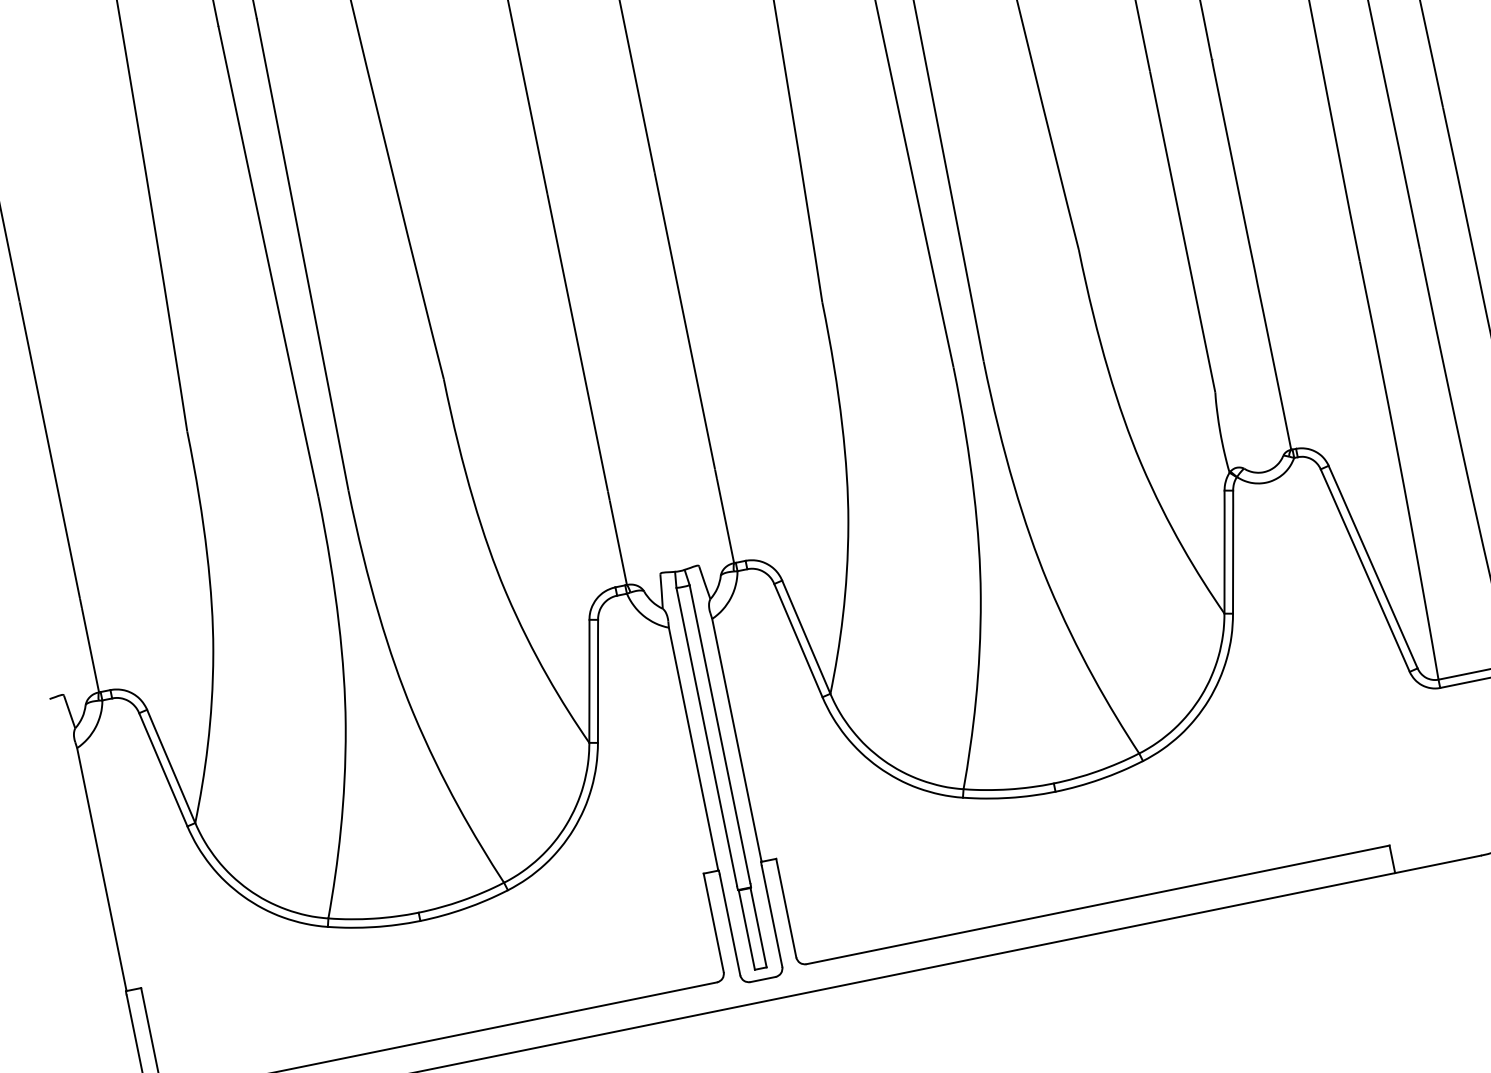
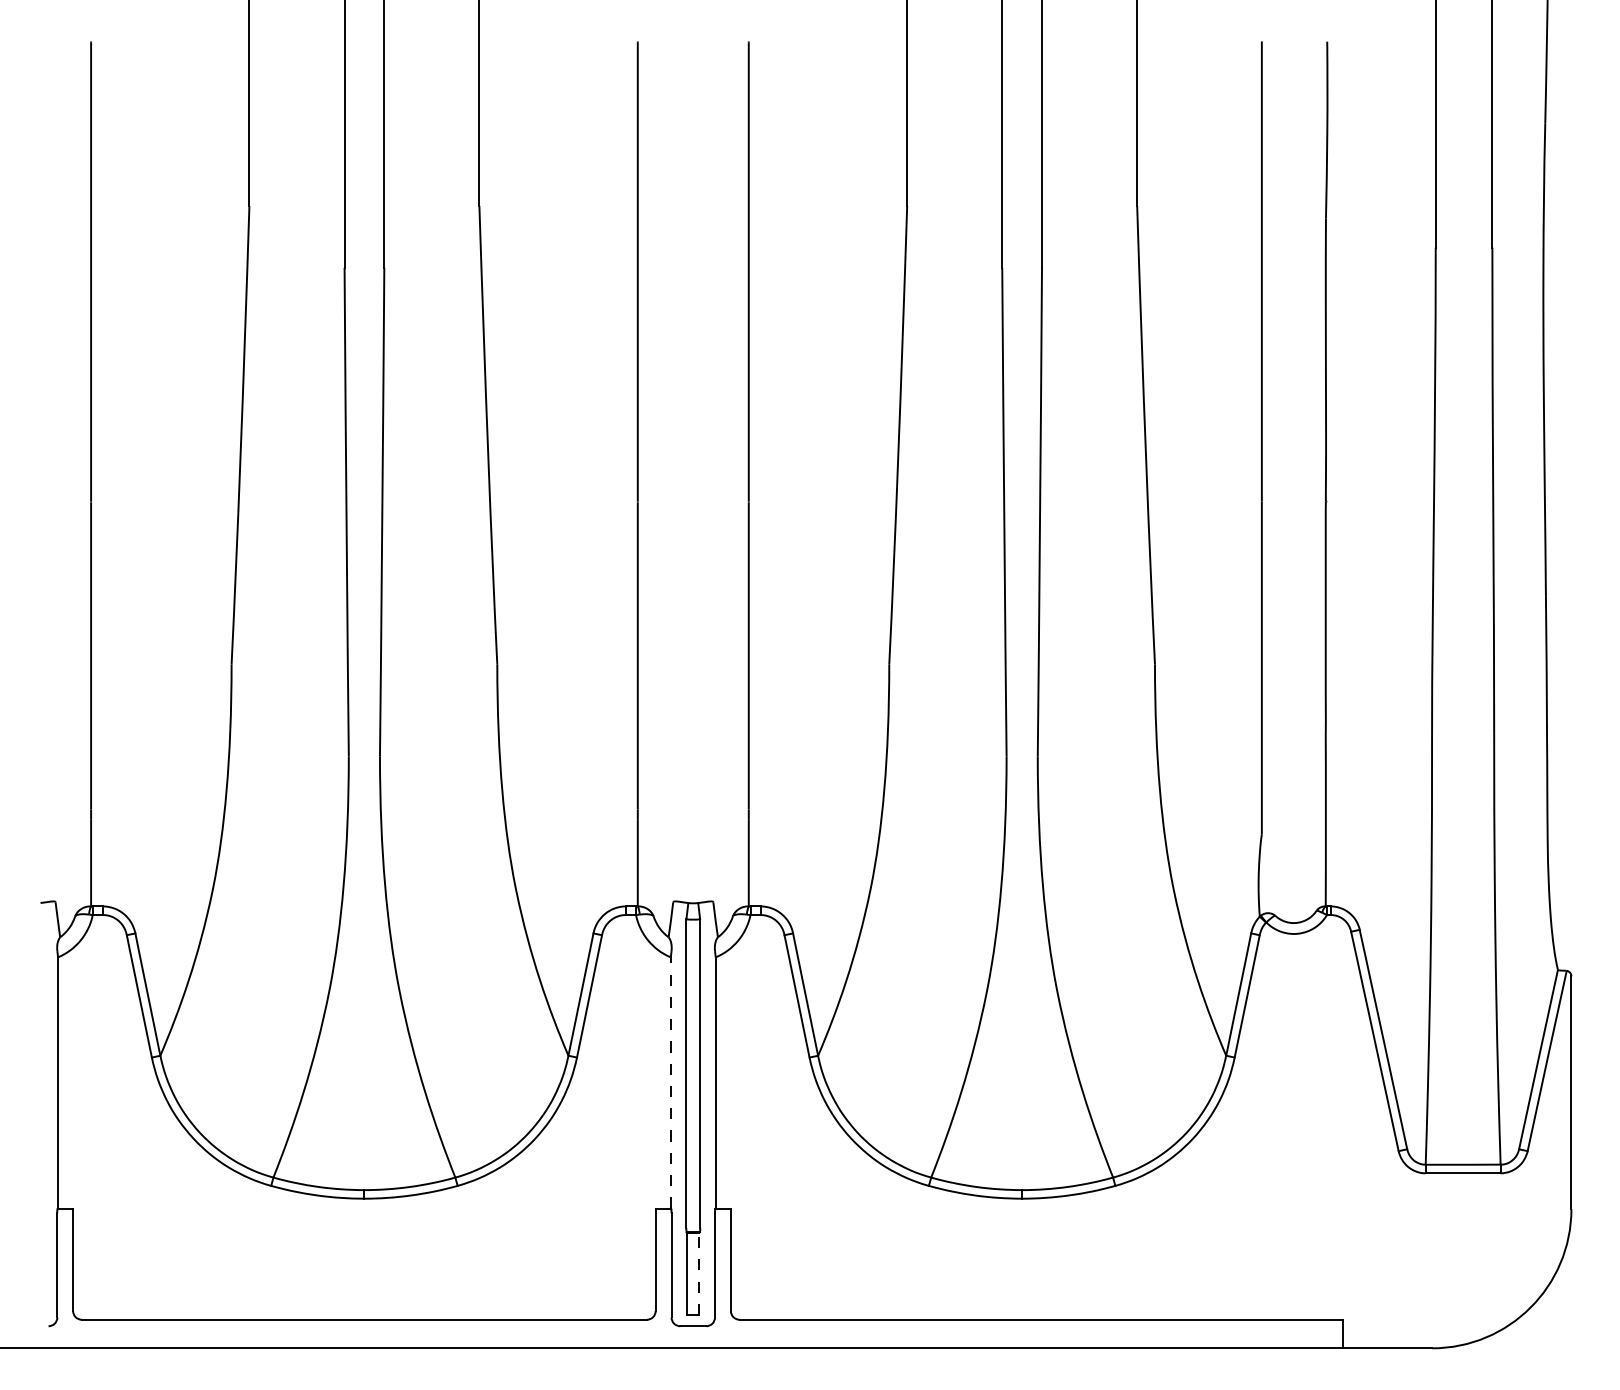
line: (693, 748) -> (670, 1082), solid -> dashed
line: (758, 927) -> (699, 1273), solid -> dashed

